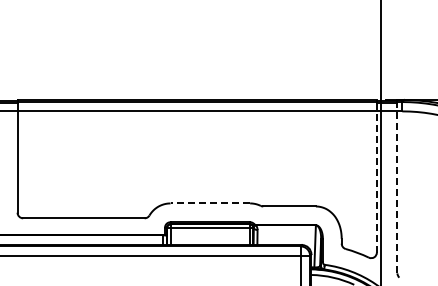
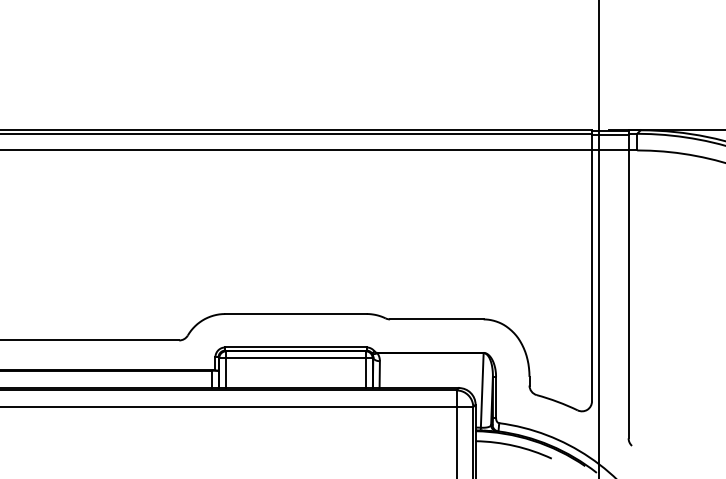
line: (376, 175) -> (591, 264), dashed -> solid
line: (397, 186) -> (628, 283), dashed -> solid
line: (210, 203) -> (296, 314), dashed -> solid

